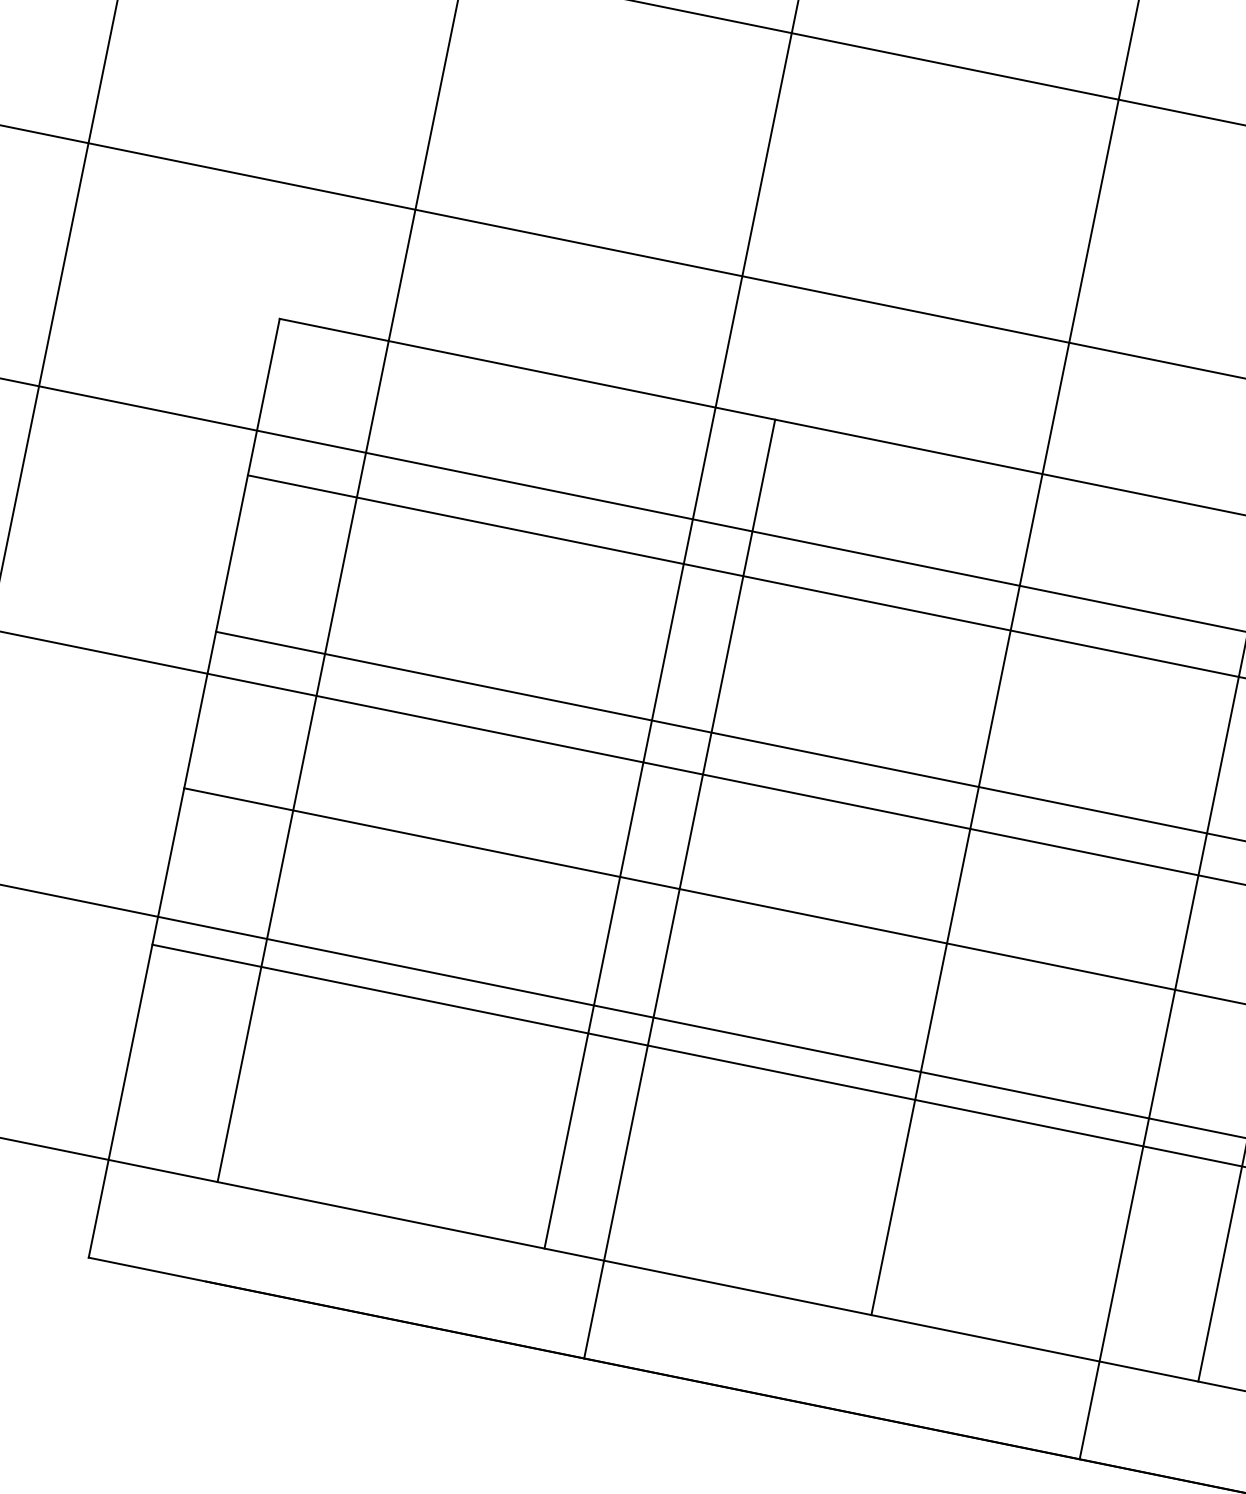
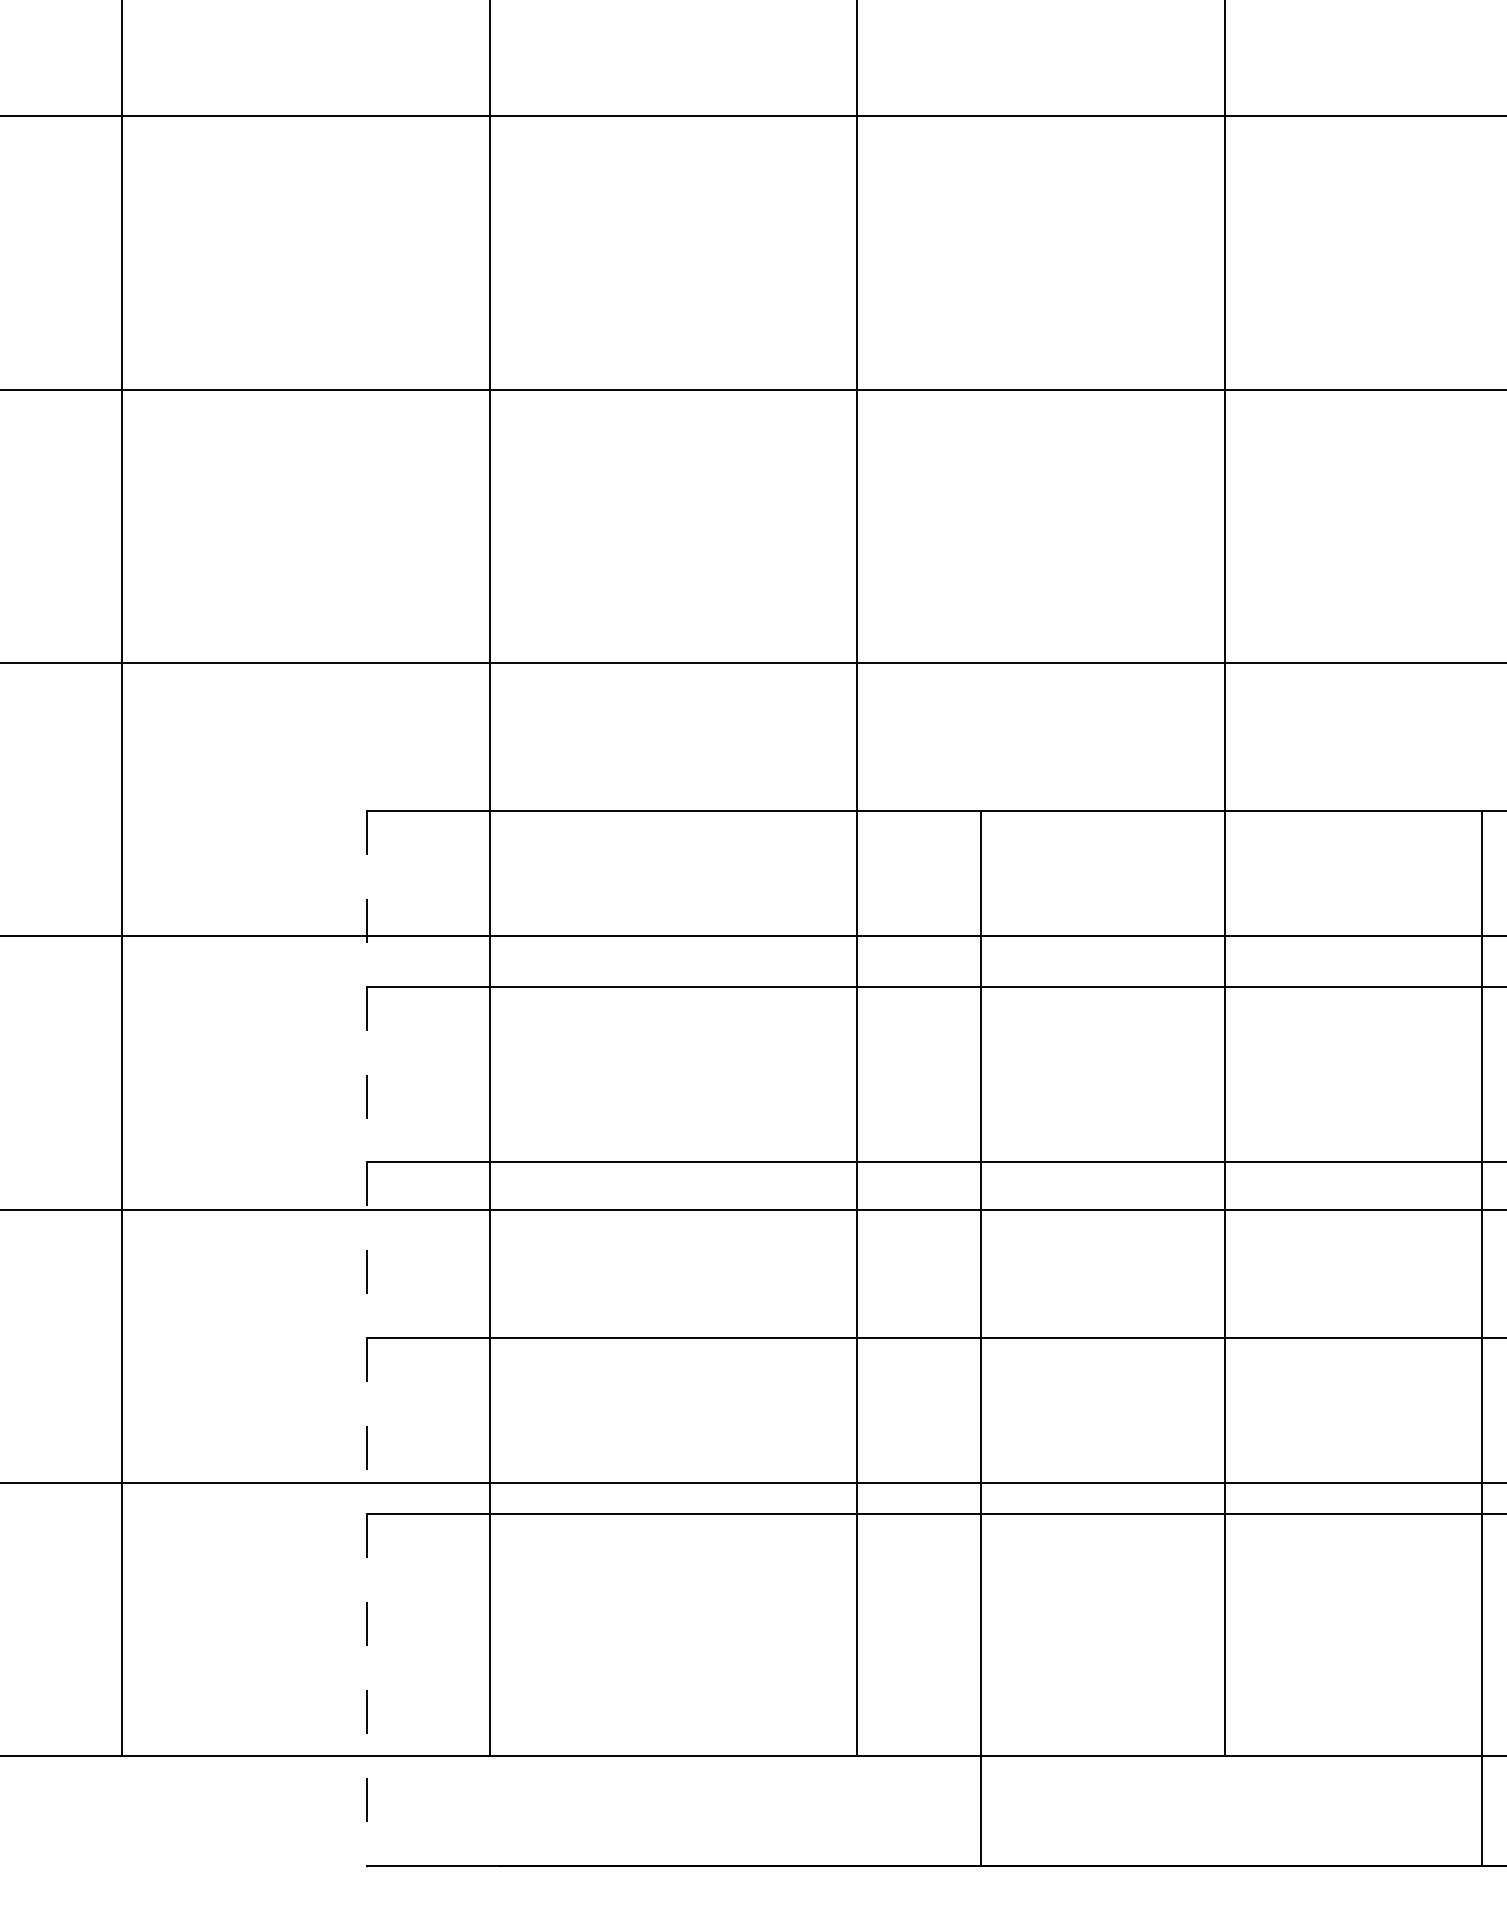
line: (184, 788) -> (367, 1338), solid -> dashed
line: (679, 889) -> (981, 1338), moved

